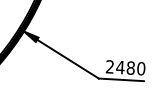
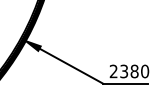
text: (119, 67) -> (123, 71), 2480 -> 2380

